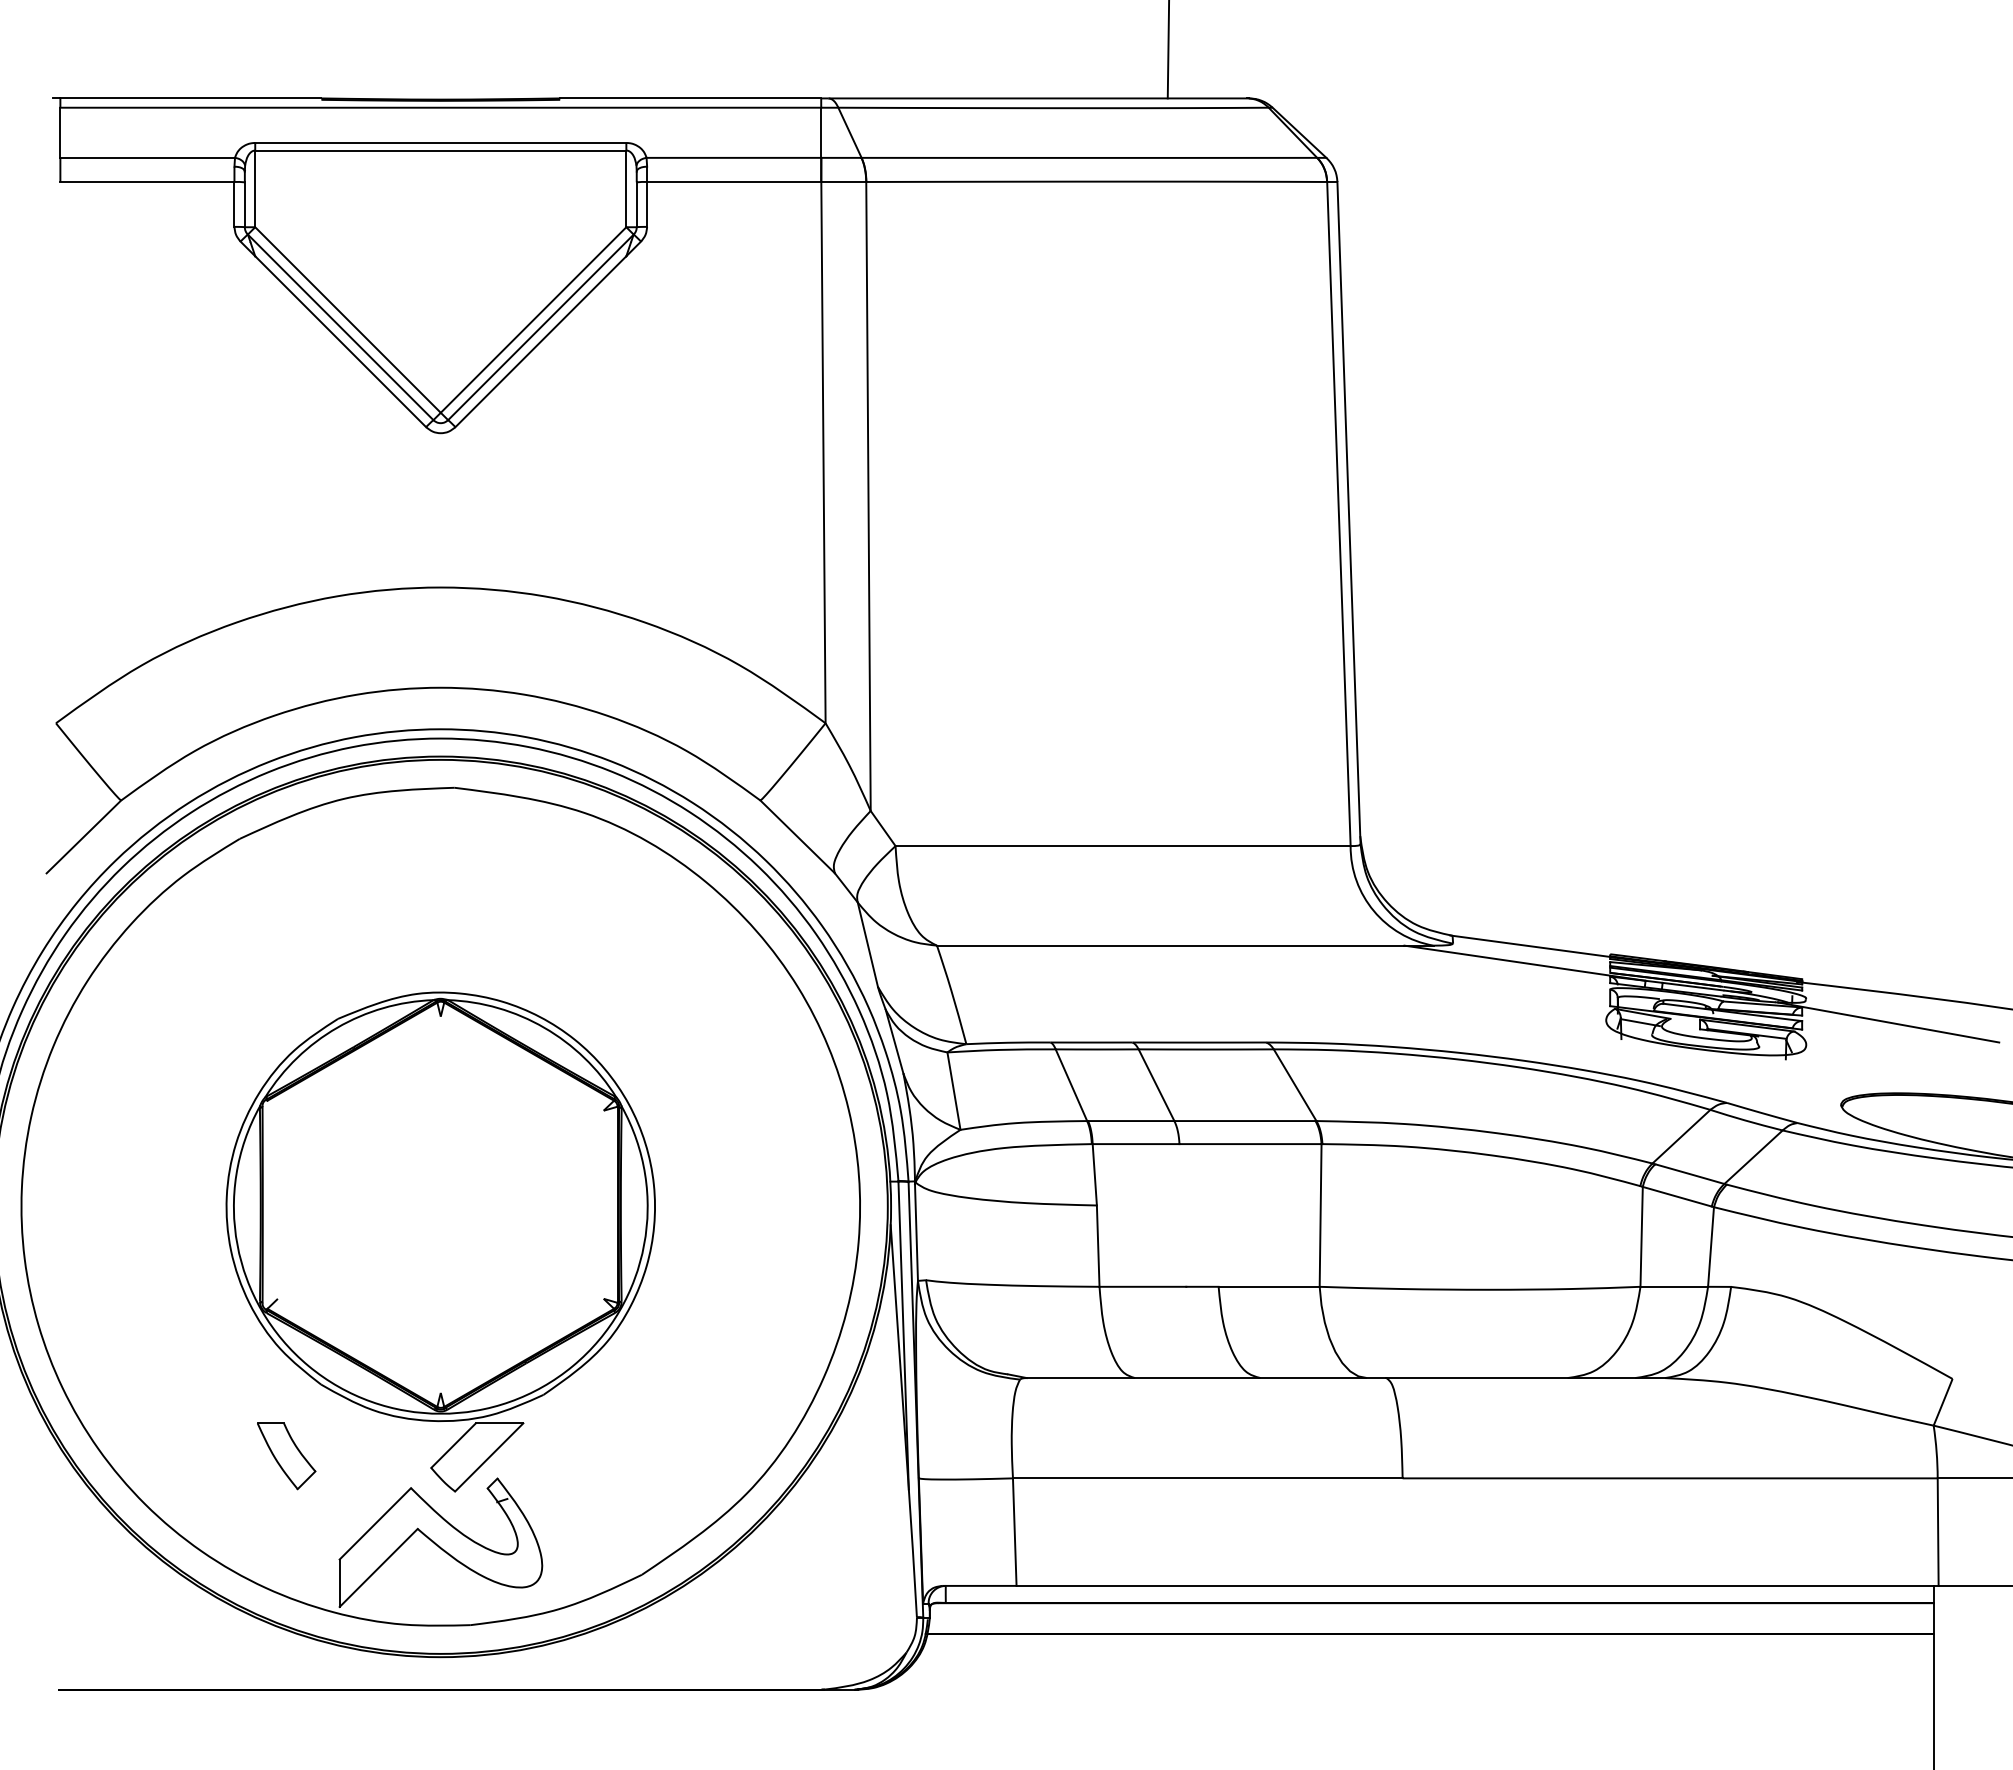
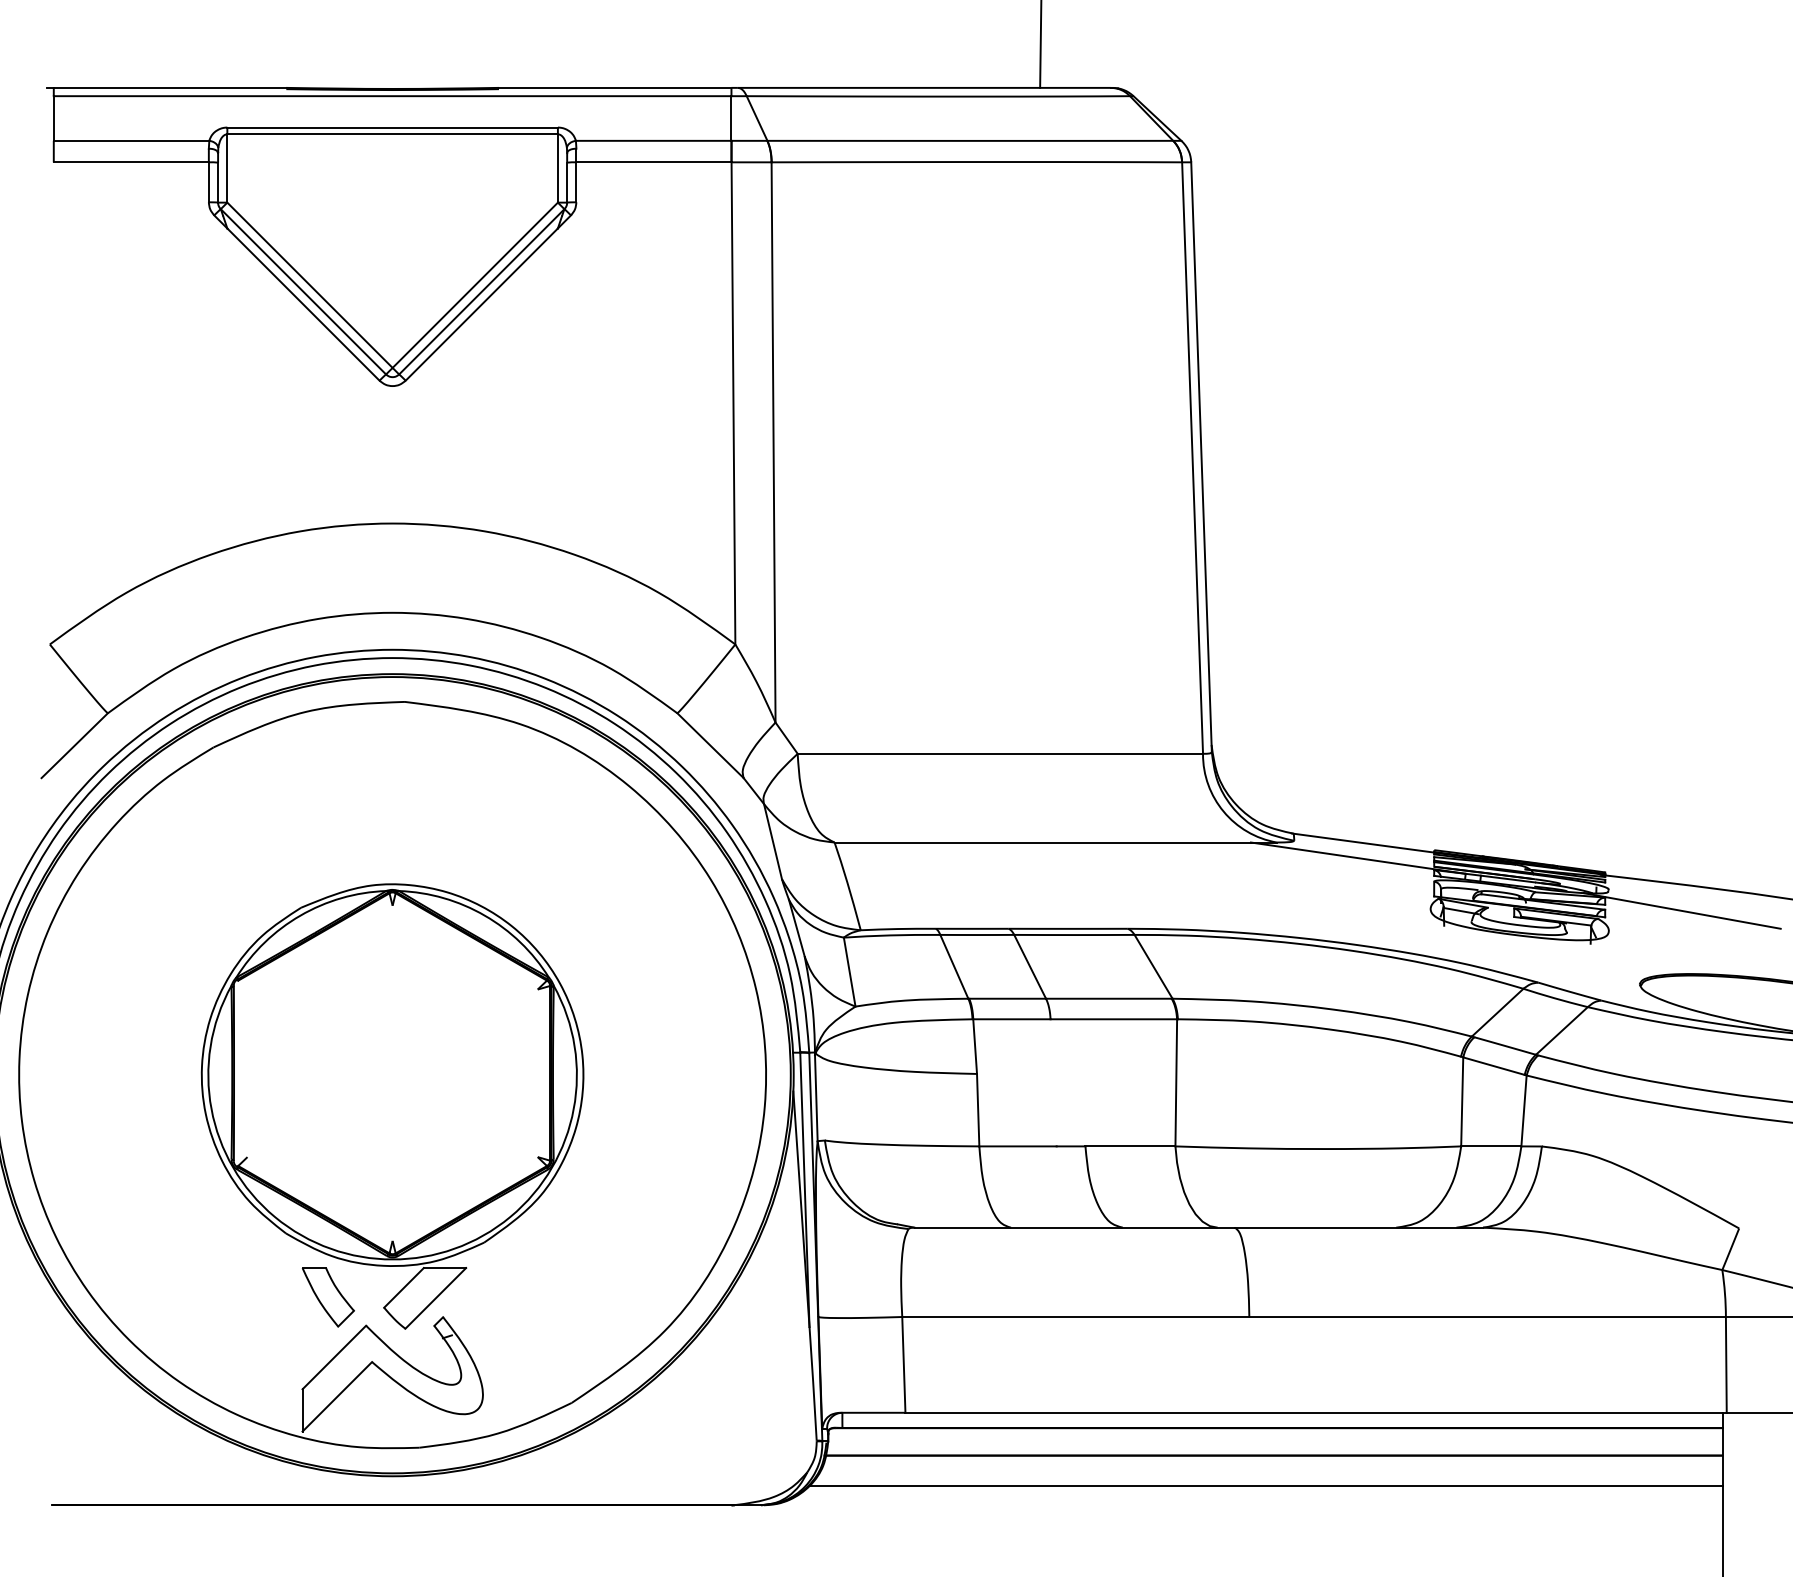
part: (286, 1456) -> (328, 1297), moved
line: (1420, 1668) -> (1265, 1486), added

